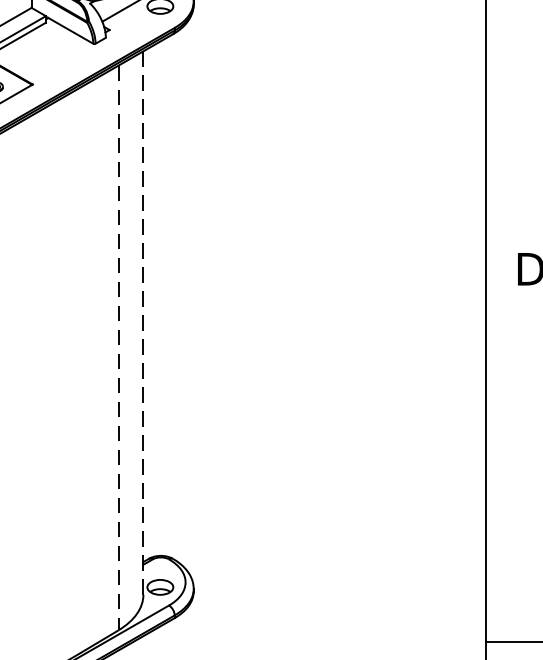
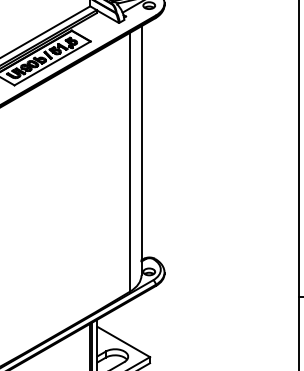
line: (143, 322) -> (141, 150), dashed -> solid
line: (119, 348) -> (130, 162), dashed -> solid

